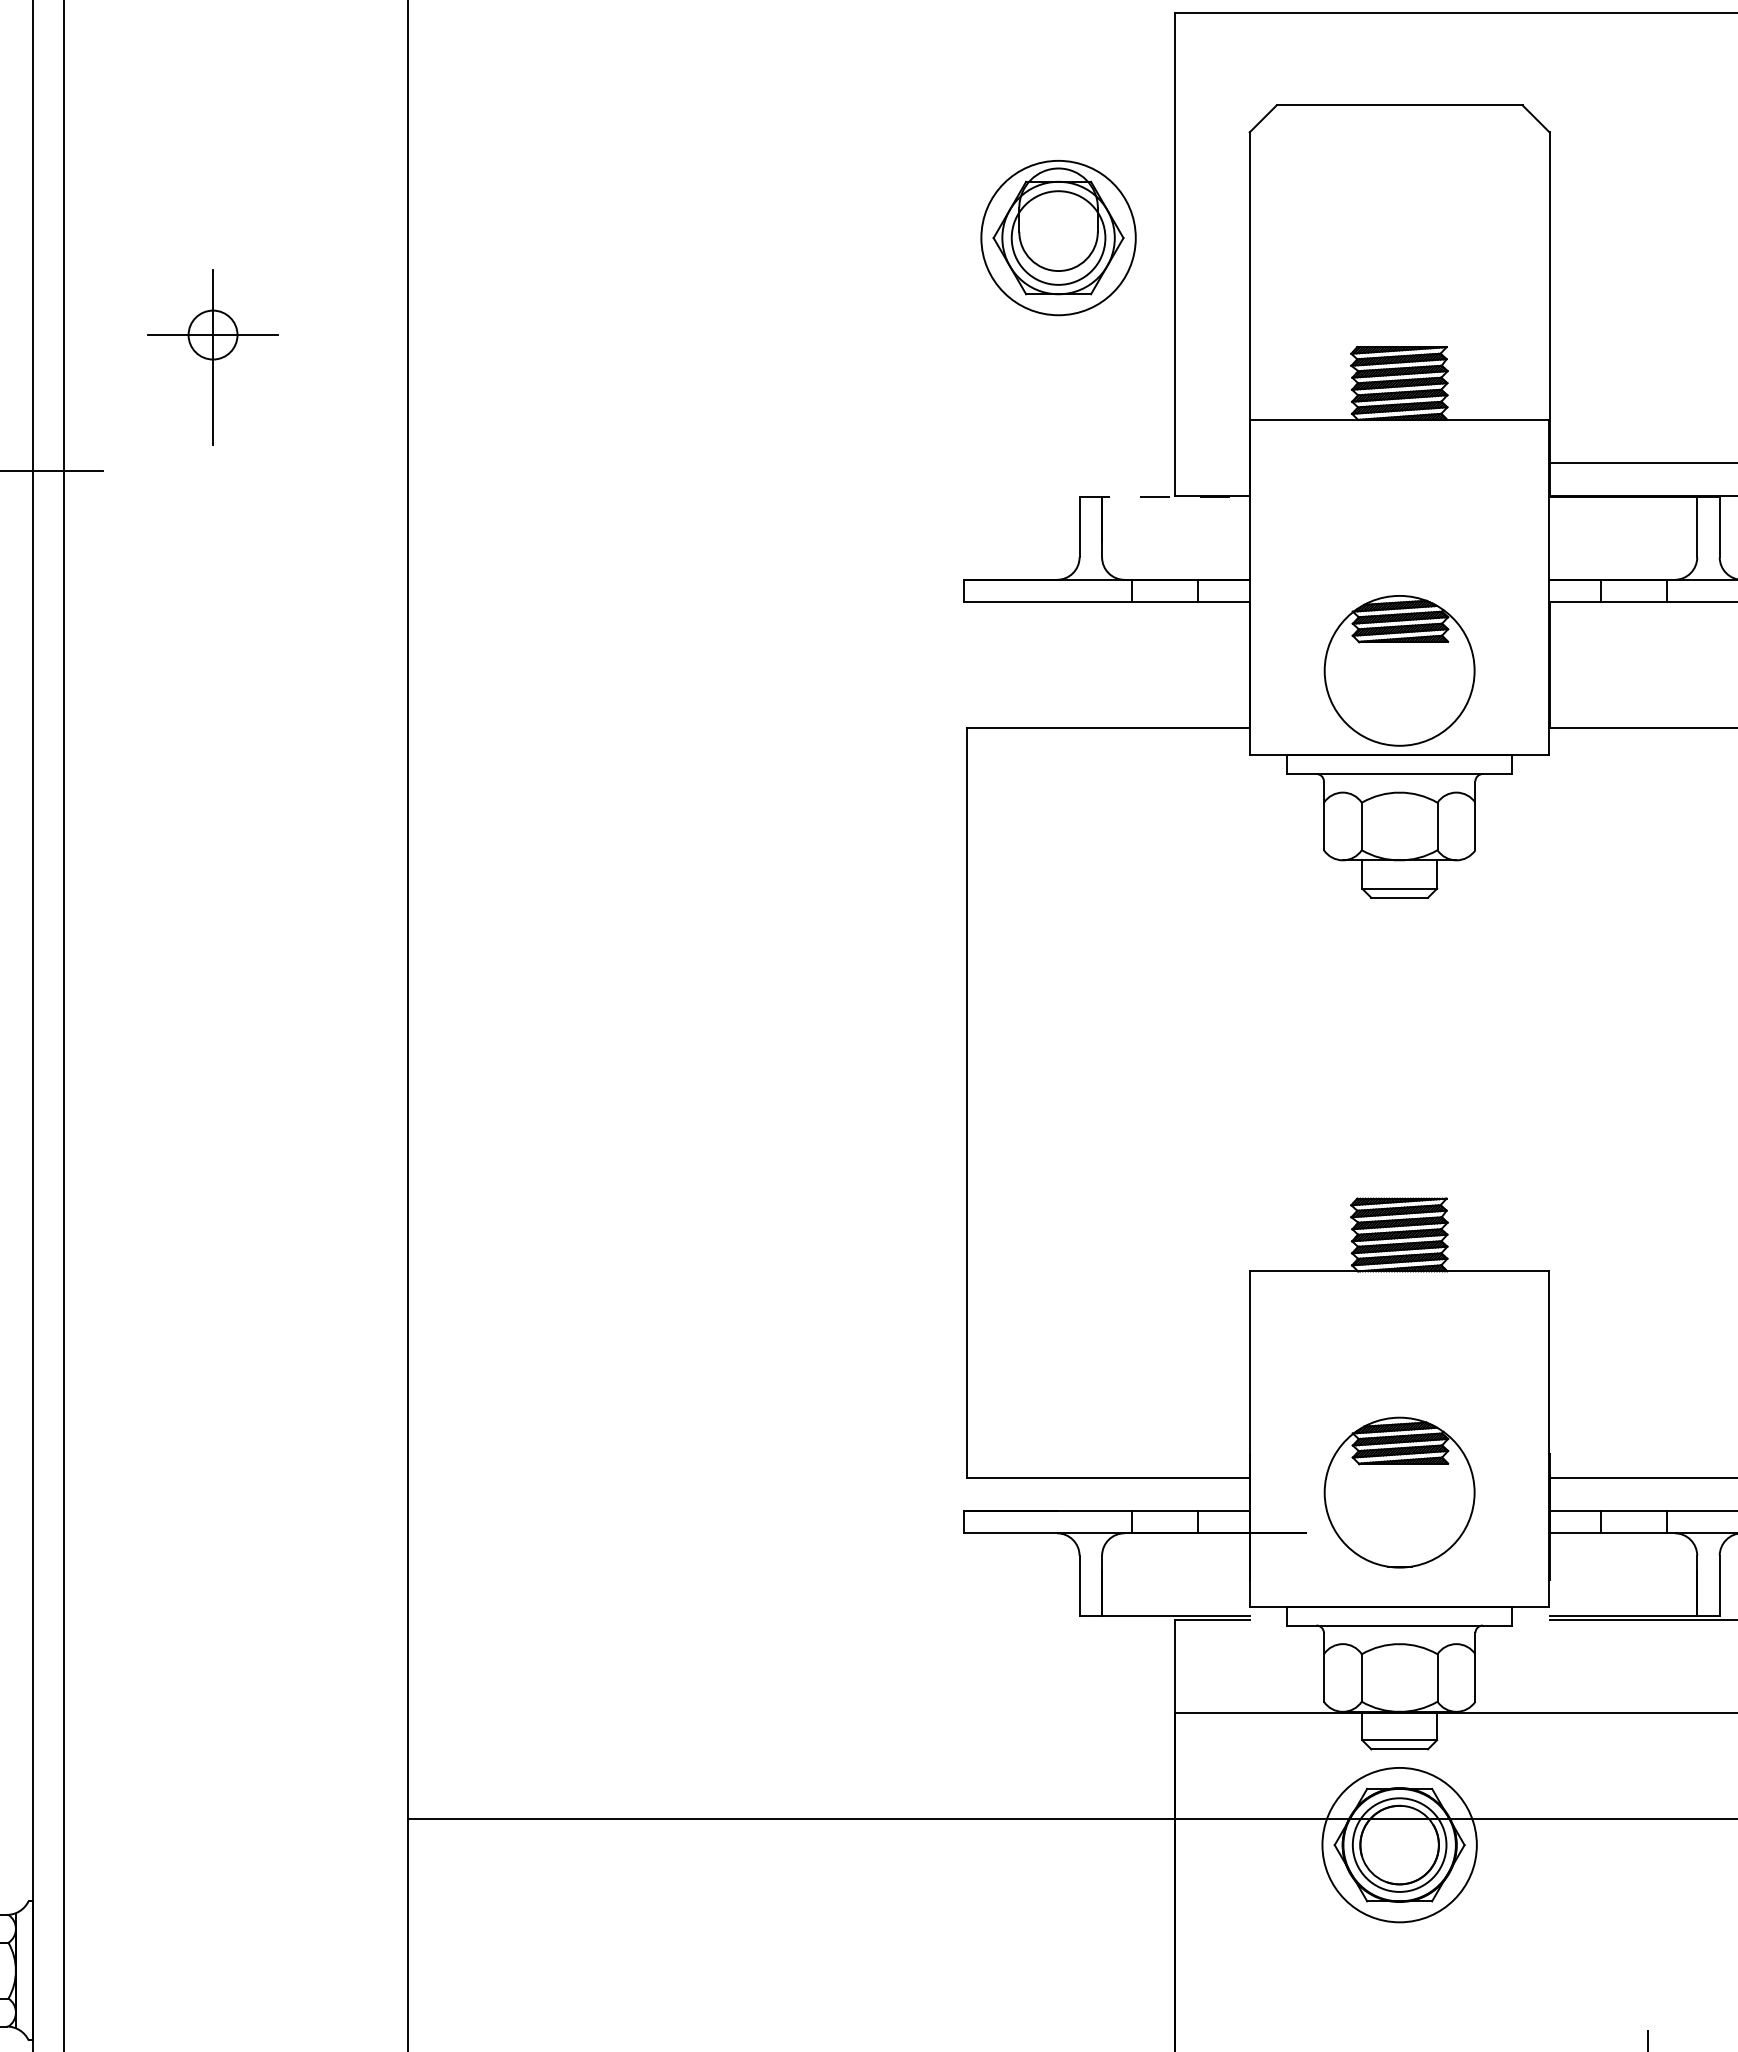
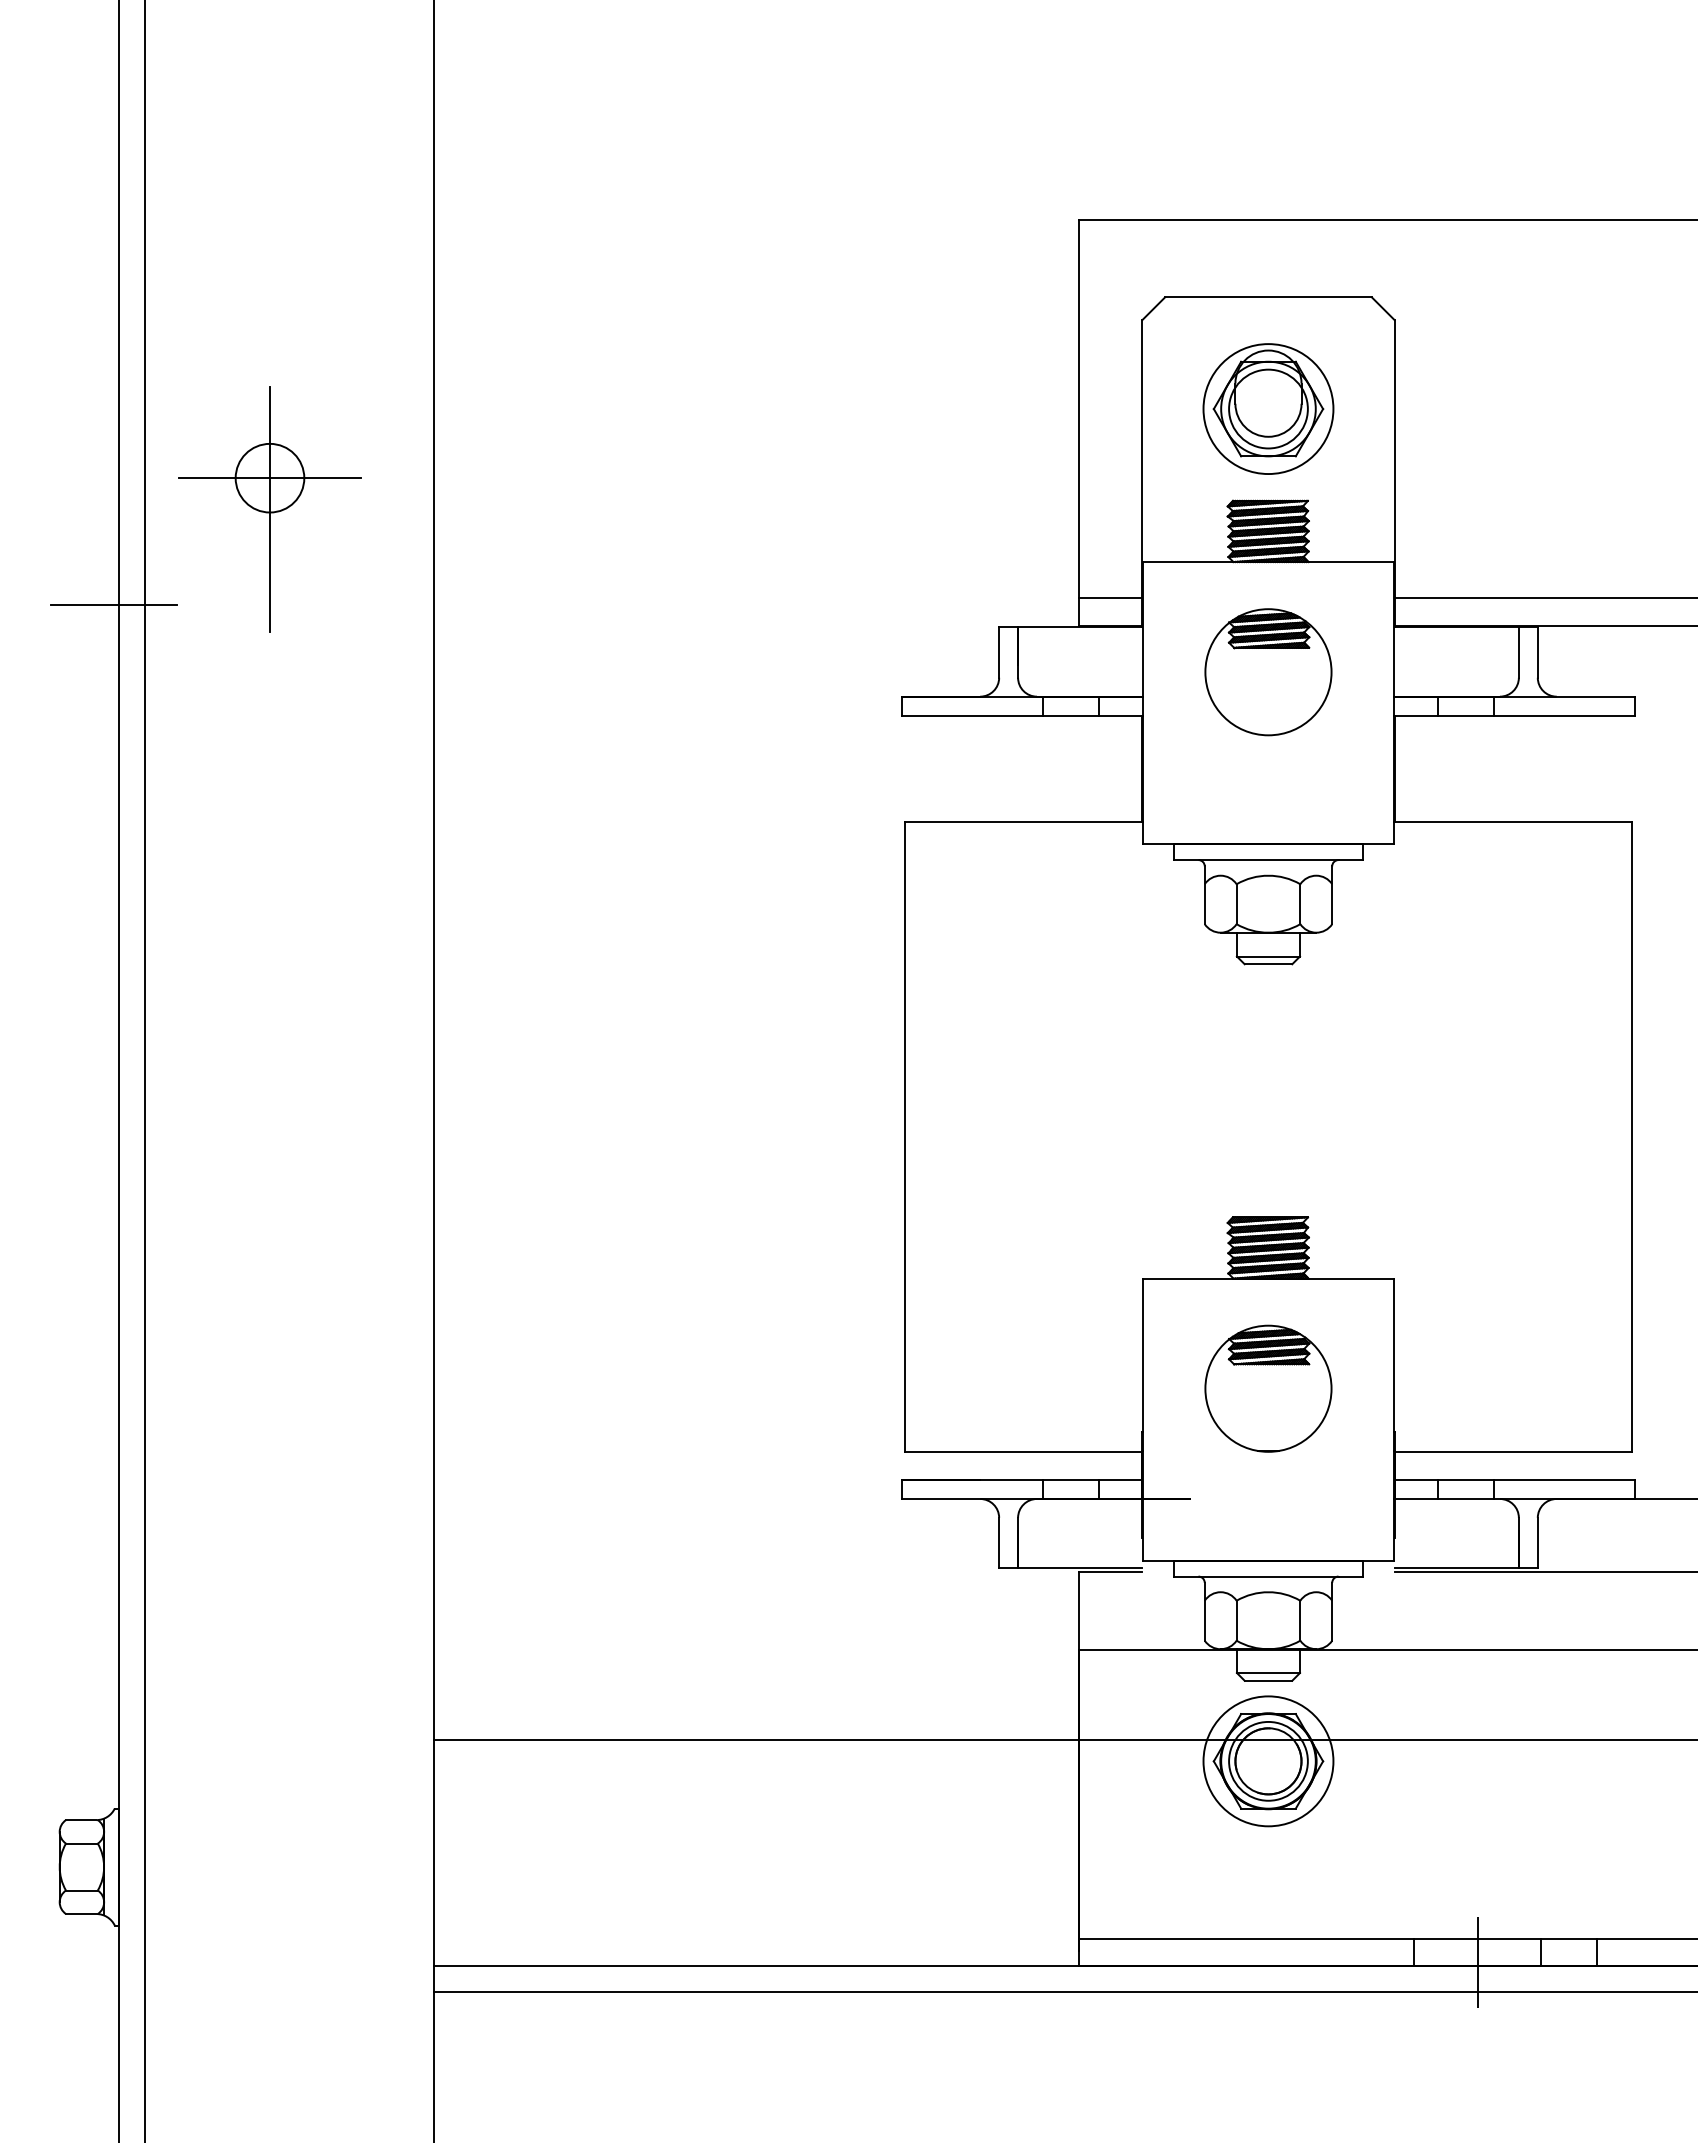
part: (1058, 237) -> (1268, 408), moved
part: (212, 357) -> (269, 509), size x1.67
line: (1211, 463) -> (1110, 598), added
line: (1164, 497) -> (1070, 627), dashed -> solid
part: (1399, 671) -> (1268, 672), moved
part: (1399, 1492) -> (1268, 1388), moved

